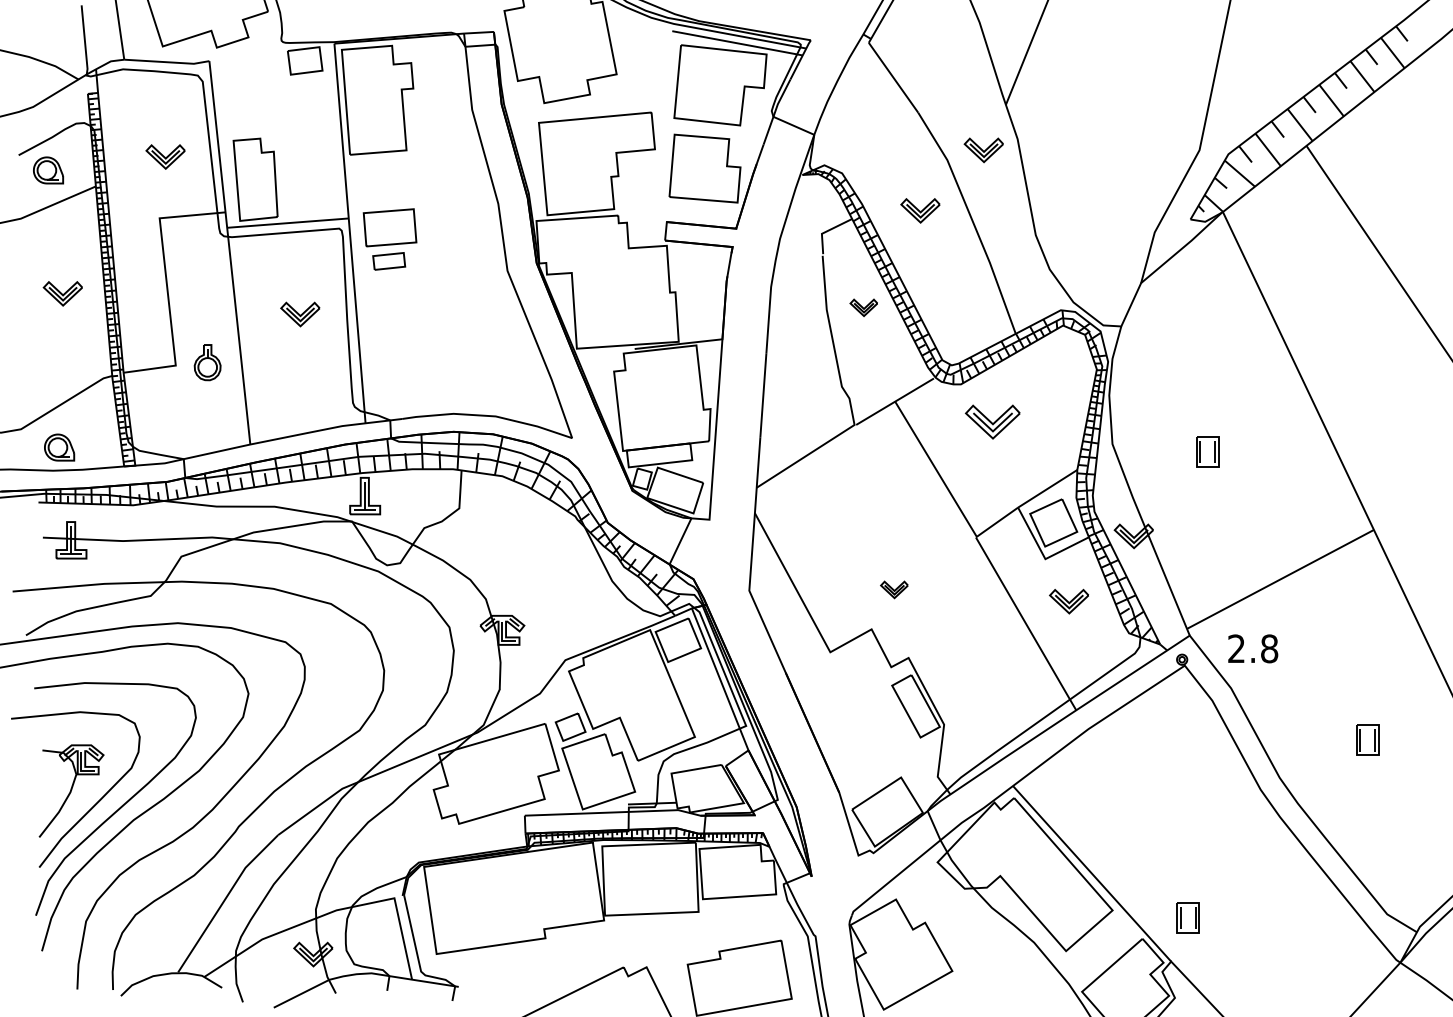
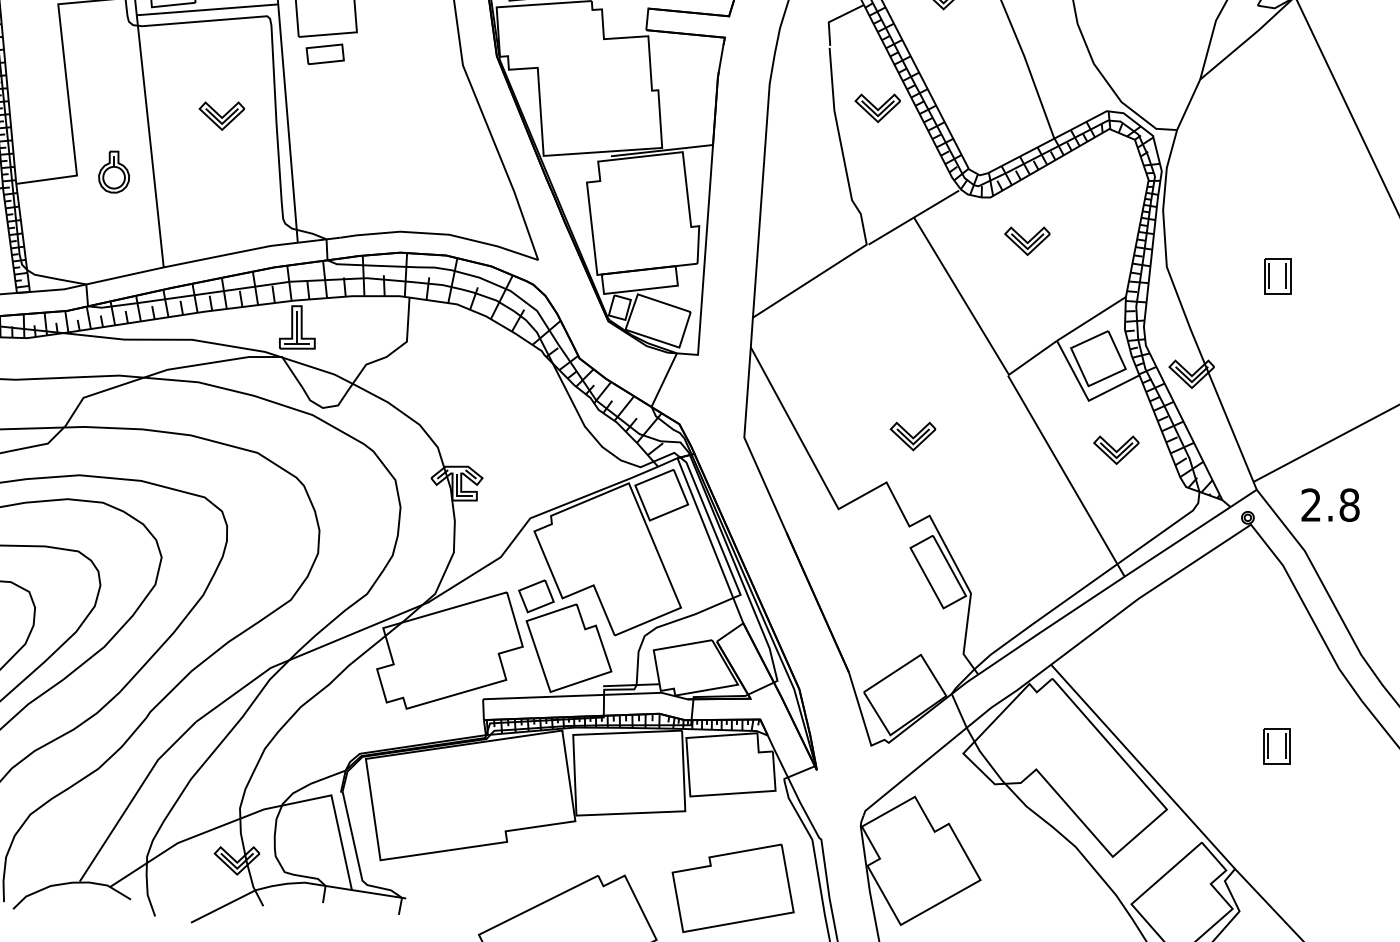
part: (863, 307) -> (877, 107), size x1.43
part: (992, 421) -> (1027, 240), size x0.71
part: (894, 589) -> (913, 436), size x1.43
part: (1187, 917) -> (1276, 745), moved

